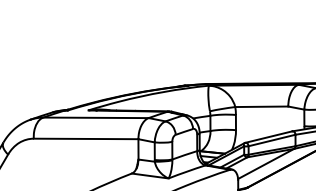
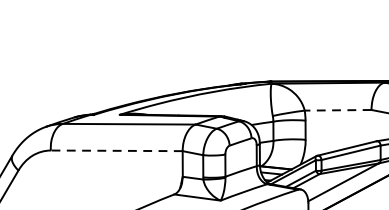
line: (261, 106) -> (337, 109), solid -> dashed
line: (85, 138) -> (115, 150), solid -> dashed

